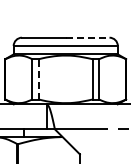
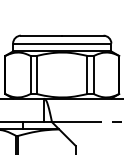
line: (87, 37) -> (82, 35), dashed -> solid
line: (39, 78) -> (37, 74), dashed -> solid

